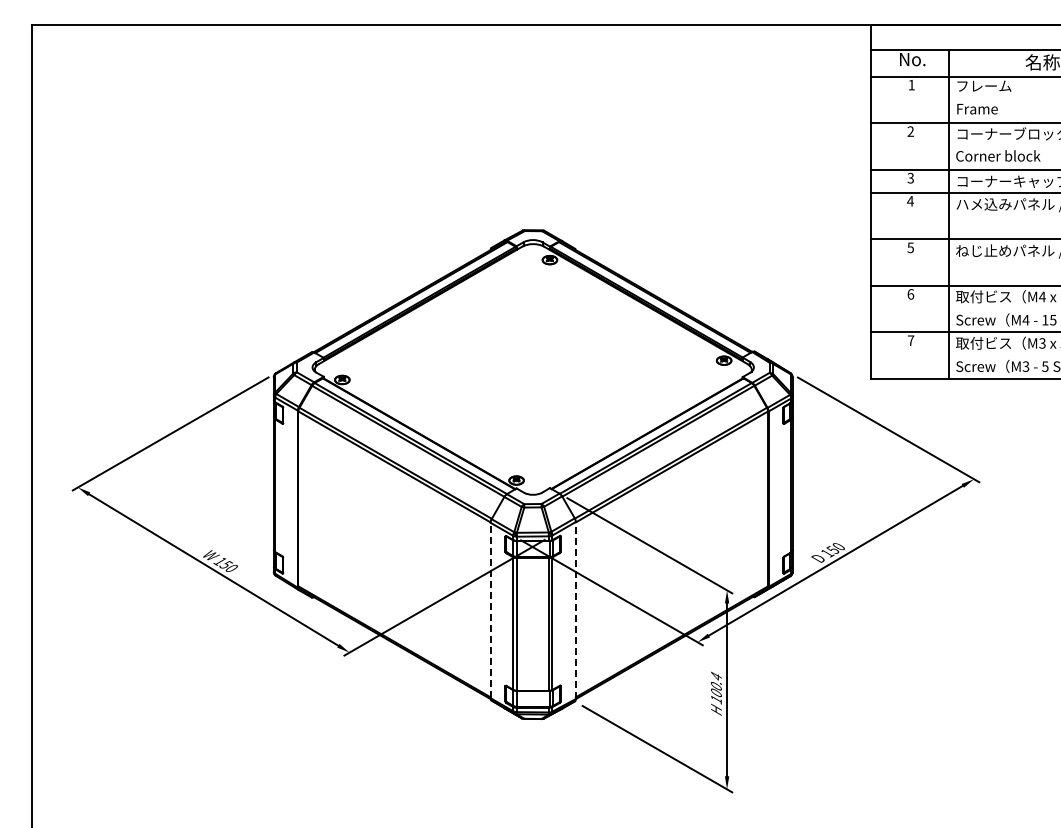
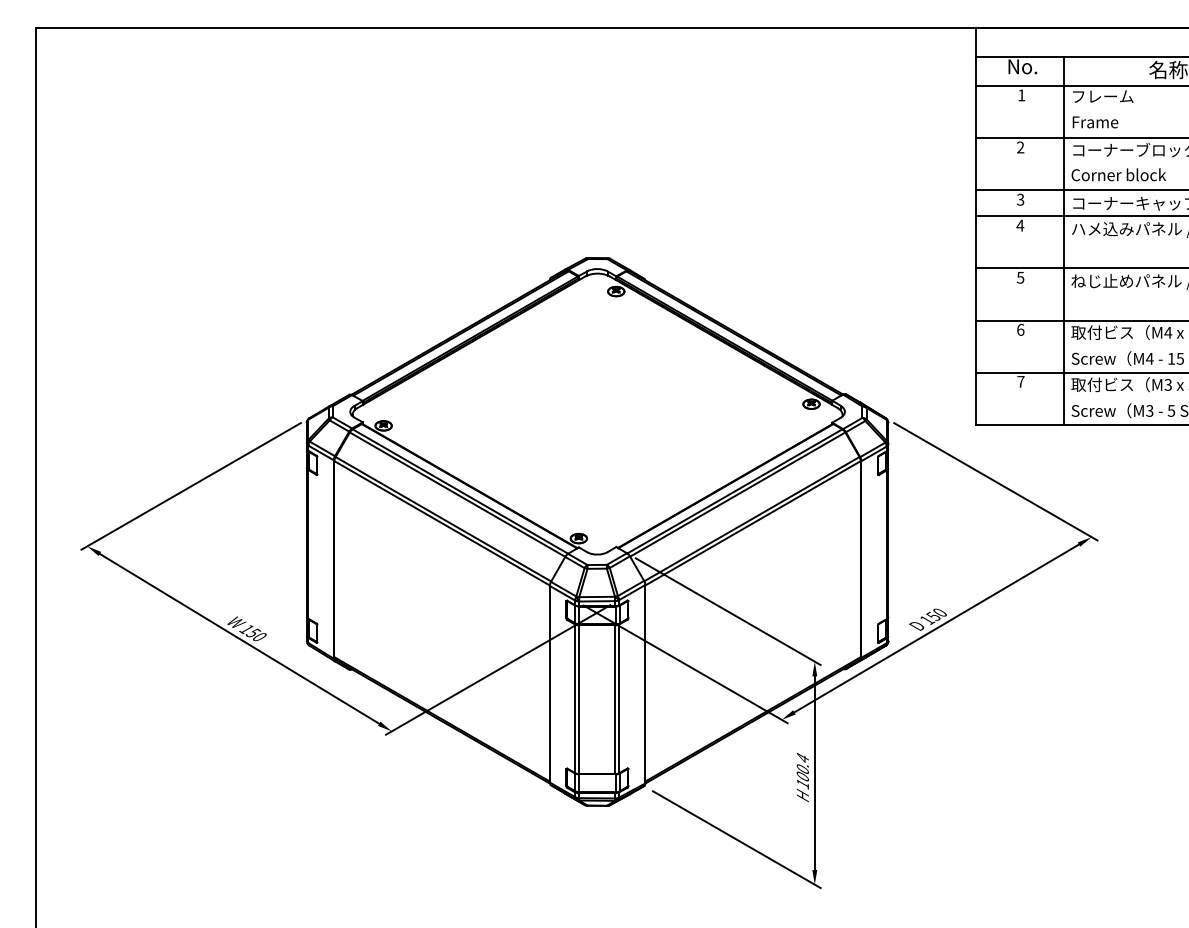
line: (490, 610) -> (549, 684), dashed -> solid
line: (575, 610) -> (644, 684), dashed -> solid

